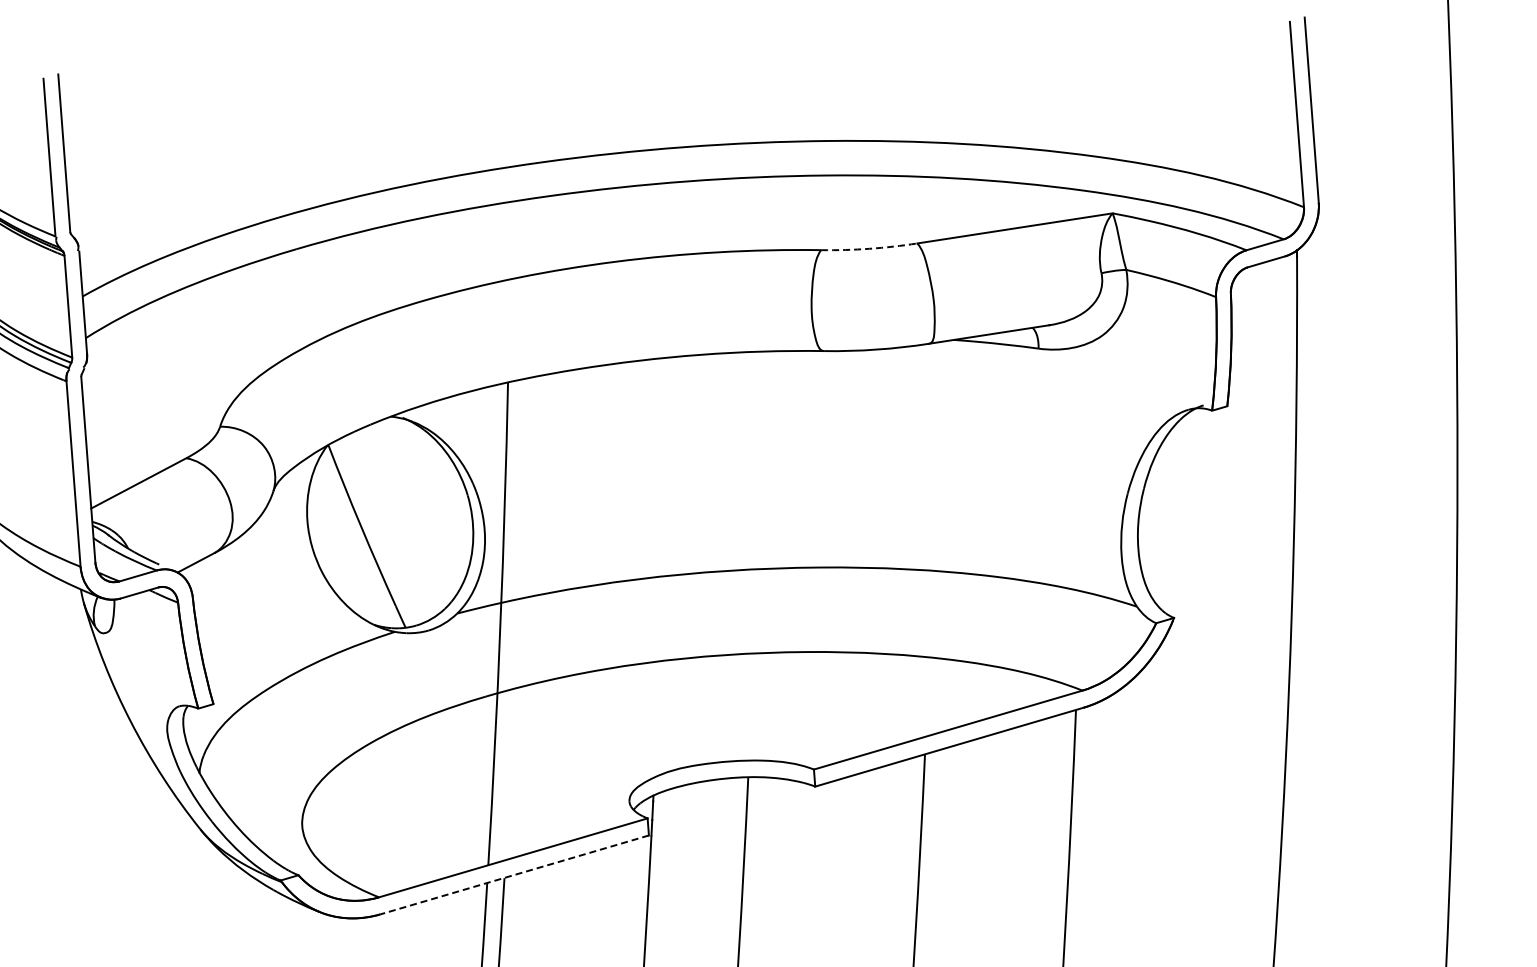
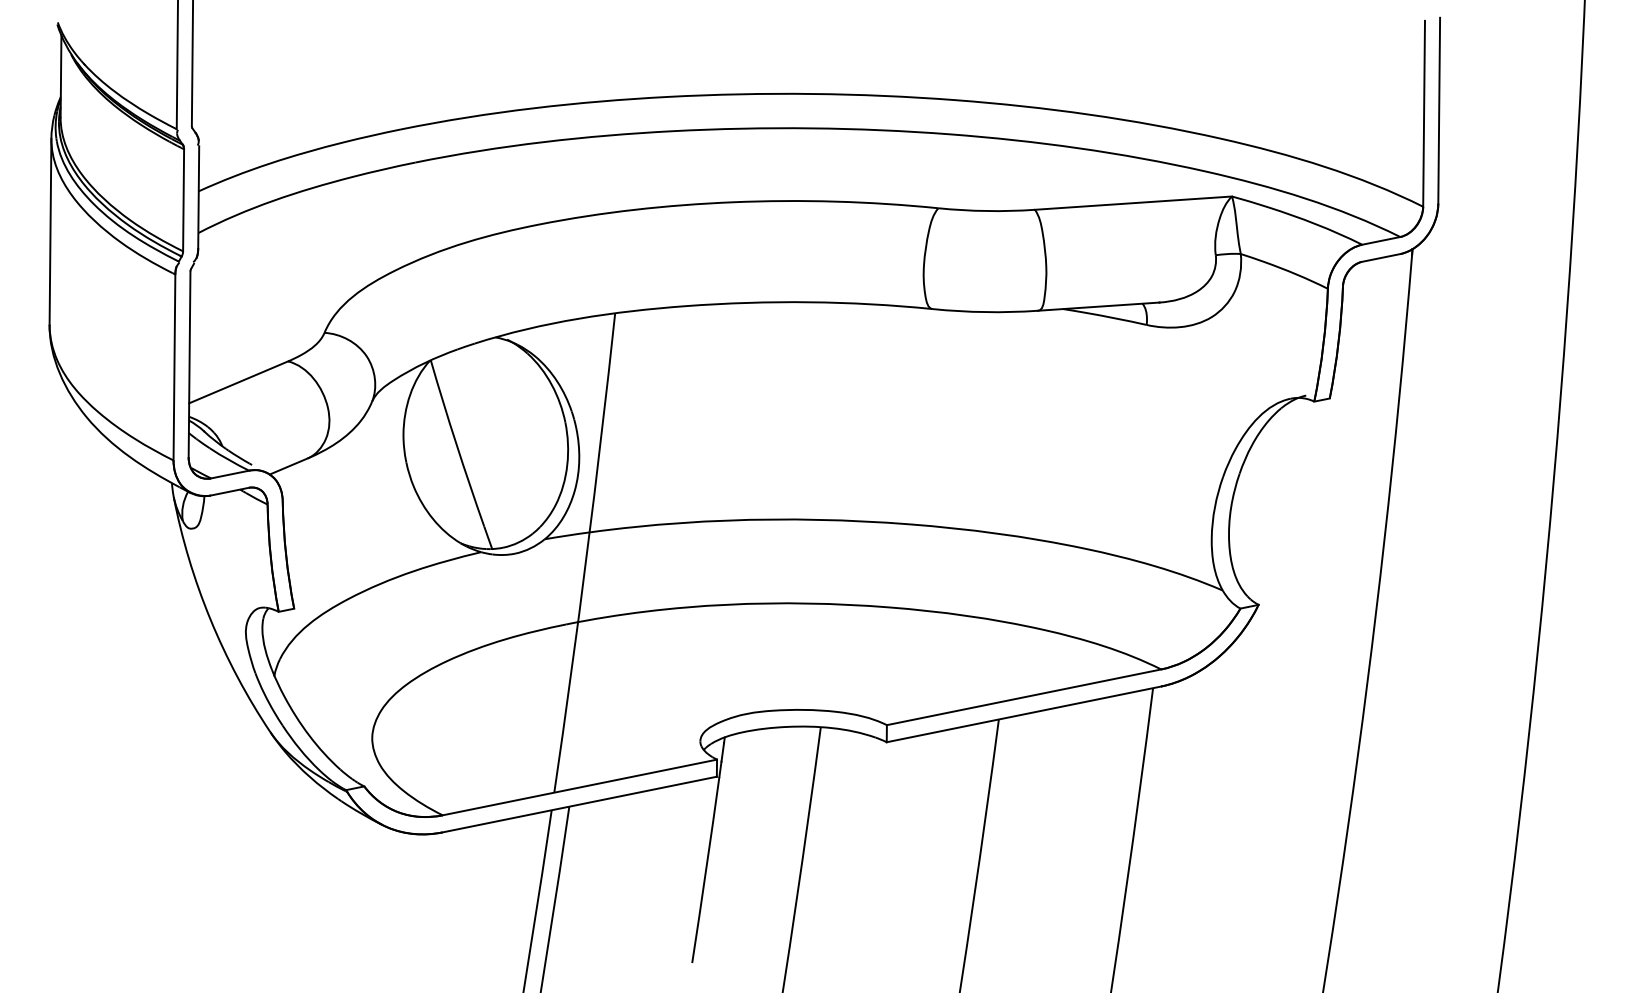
arc: (869, 249) -> (986, 211), dashed -> solid
line: (514, 874) -> (579, 804), dashed -> solid

